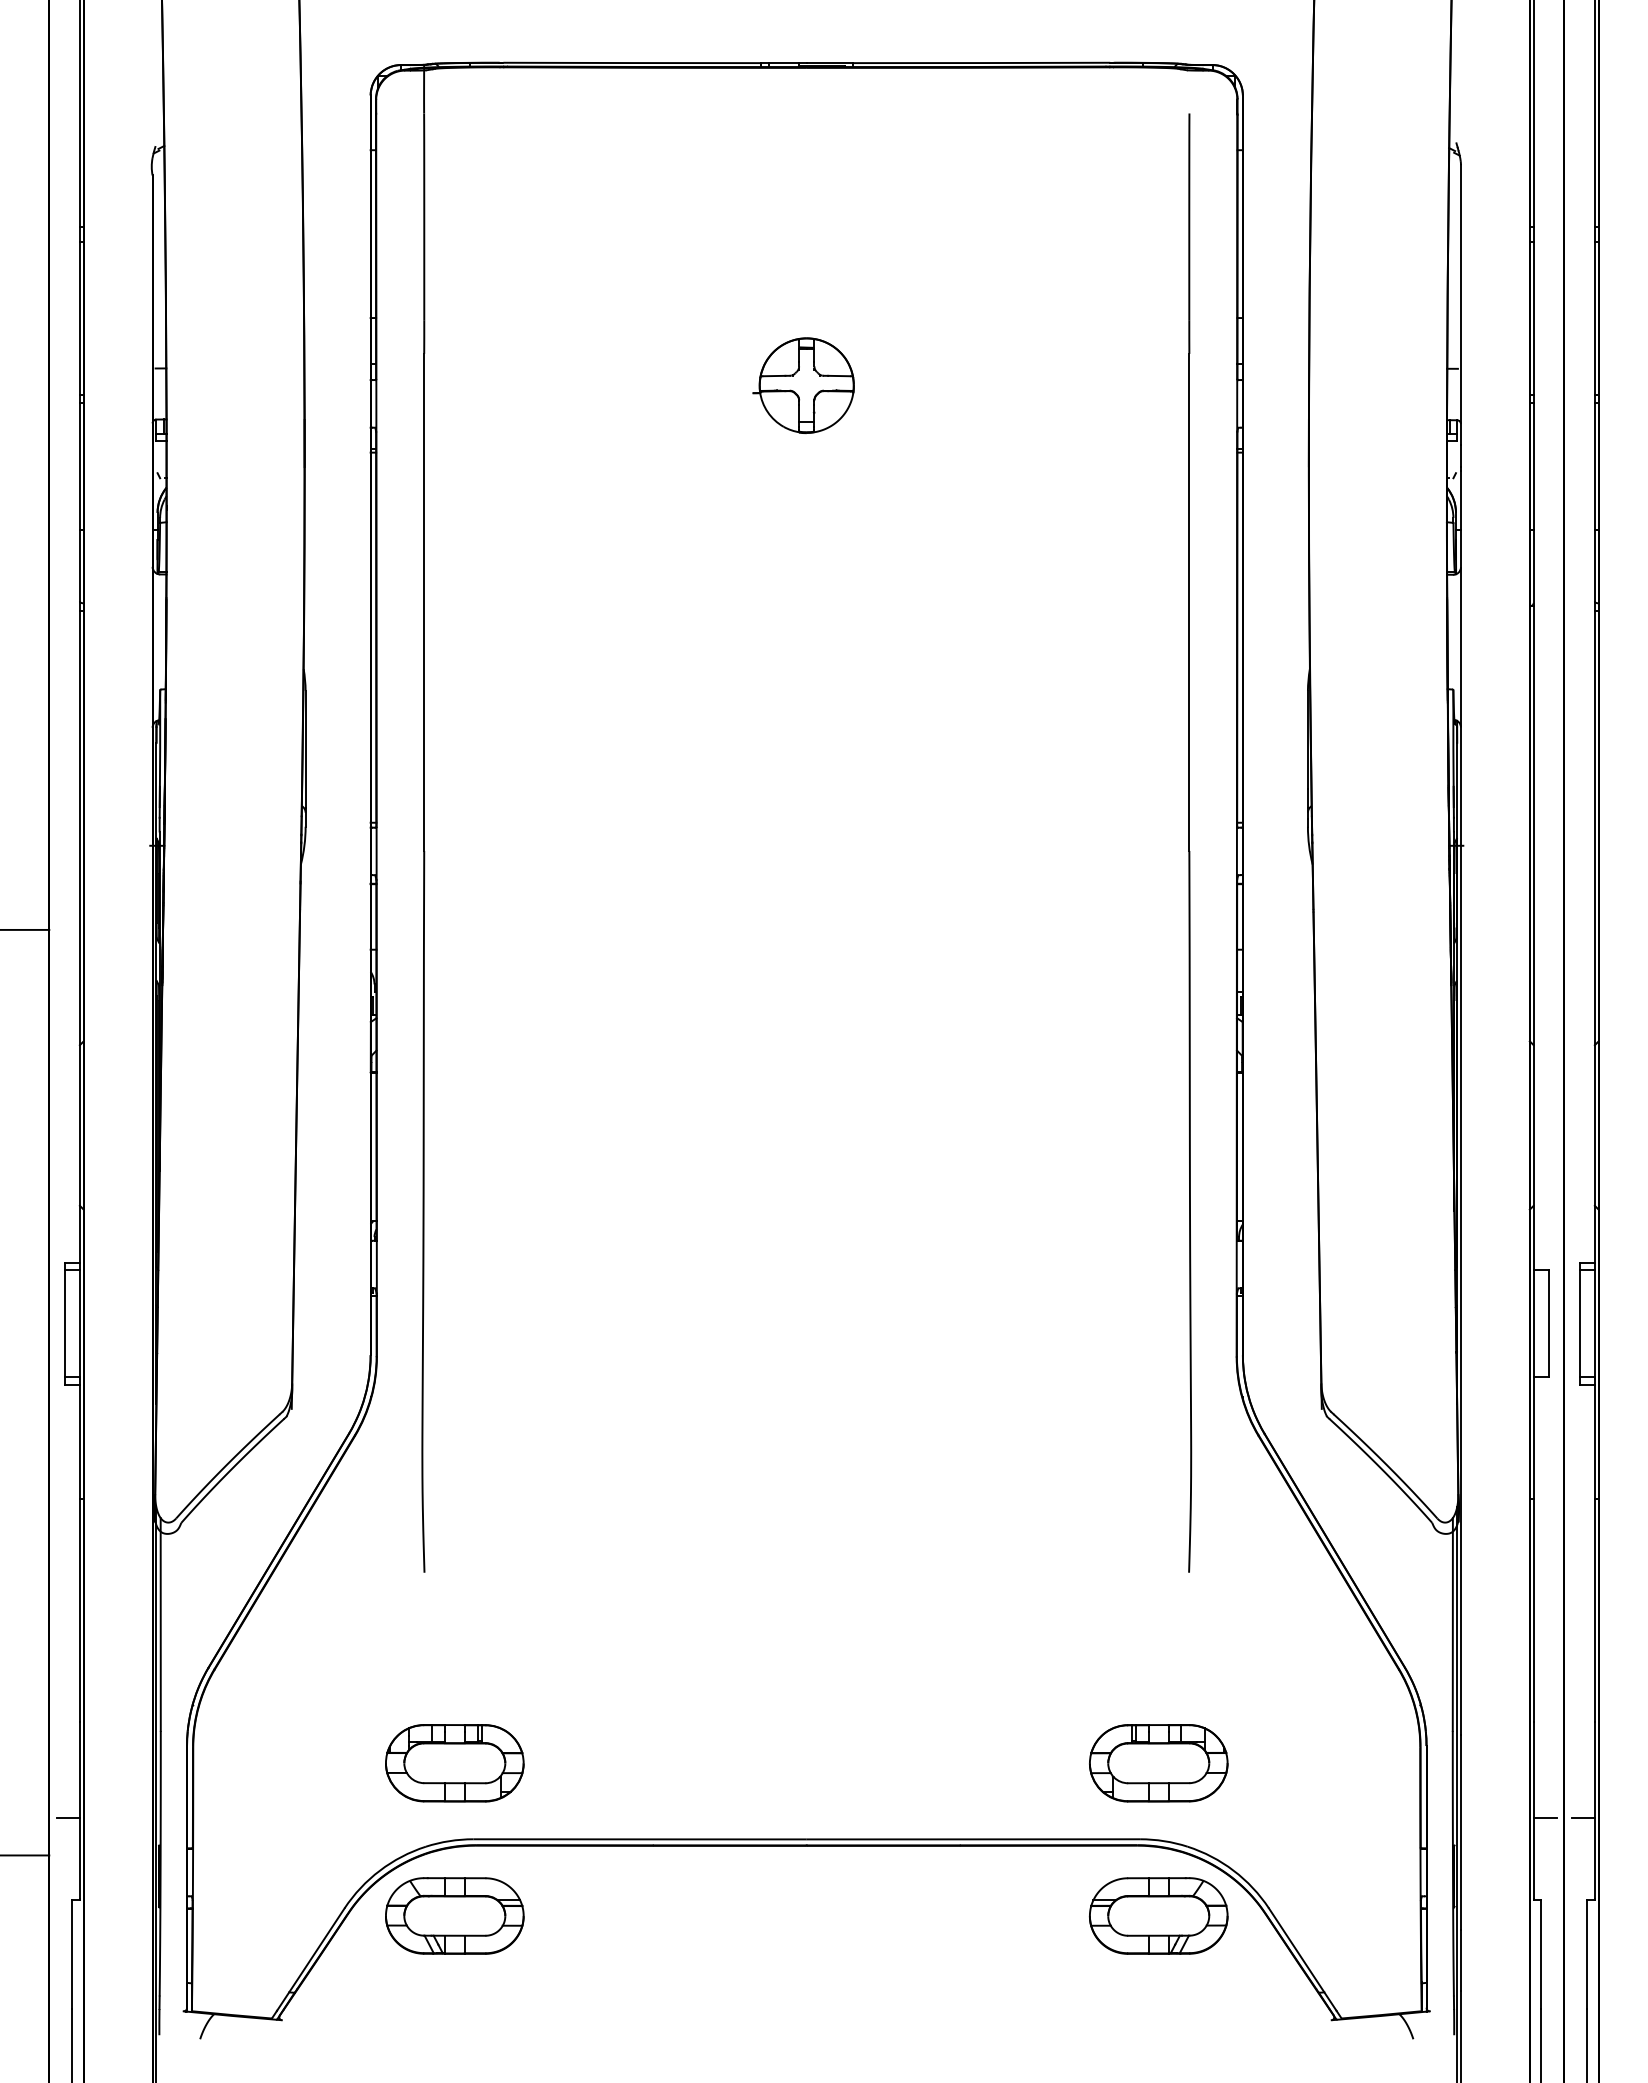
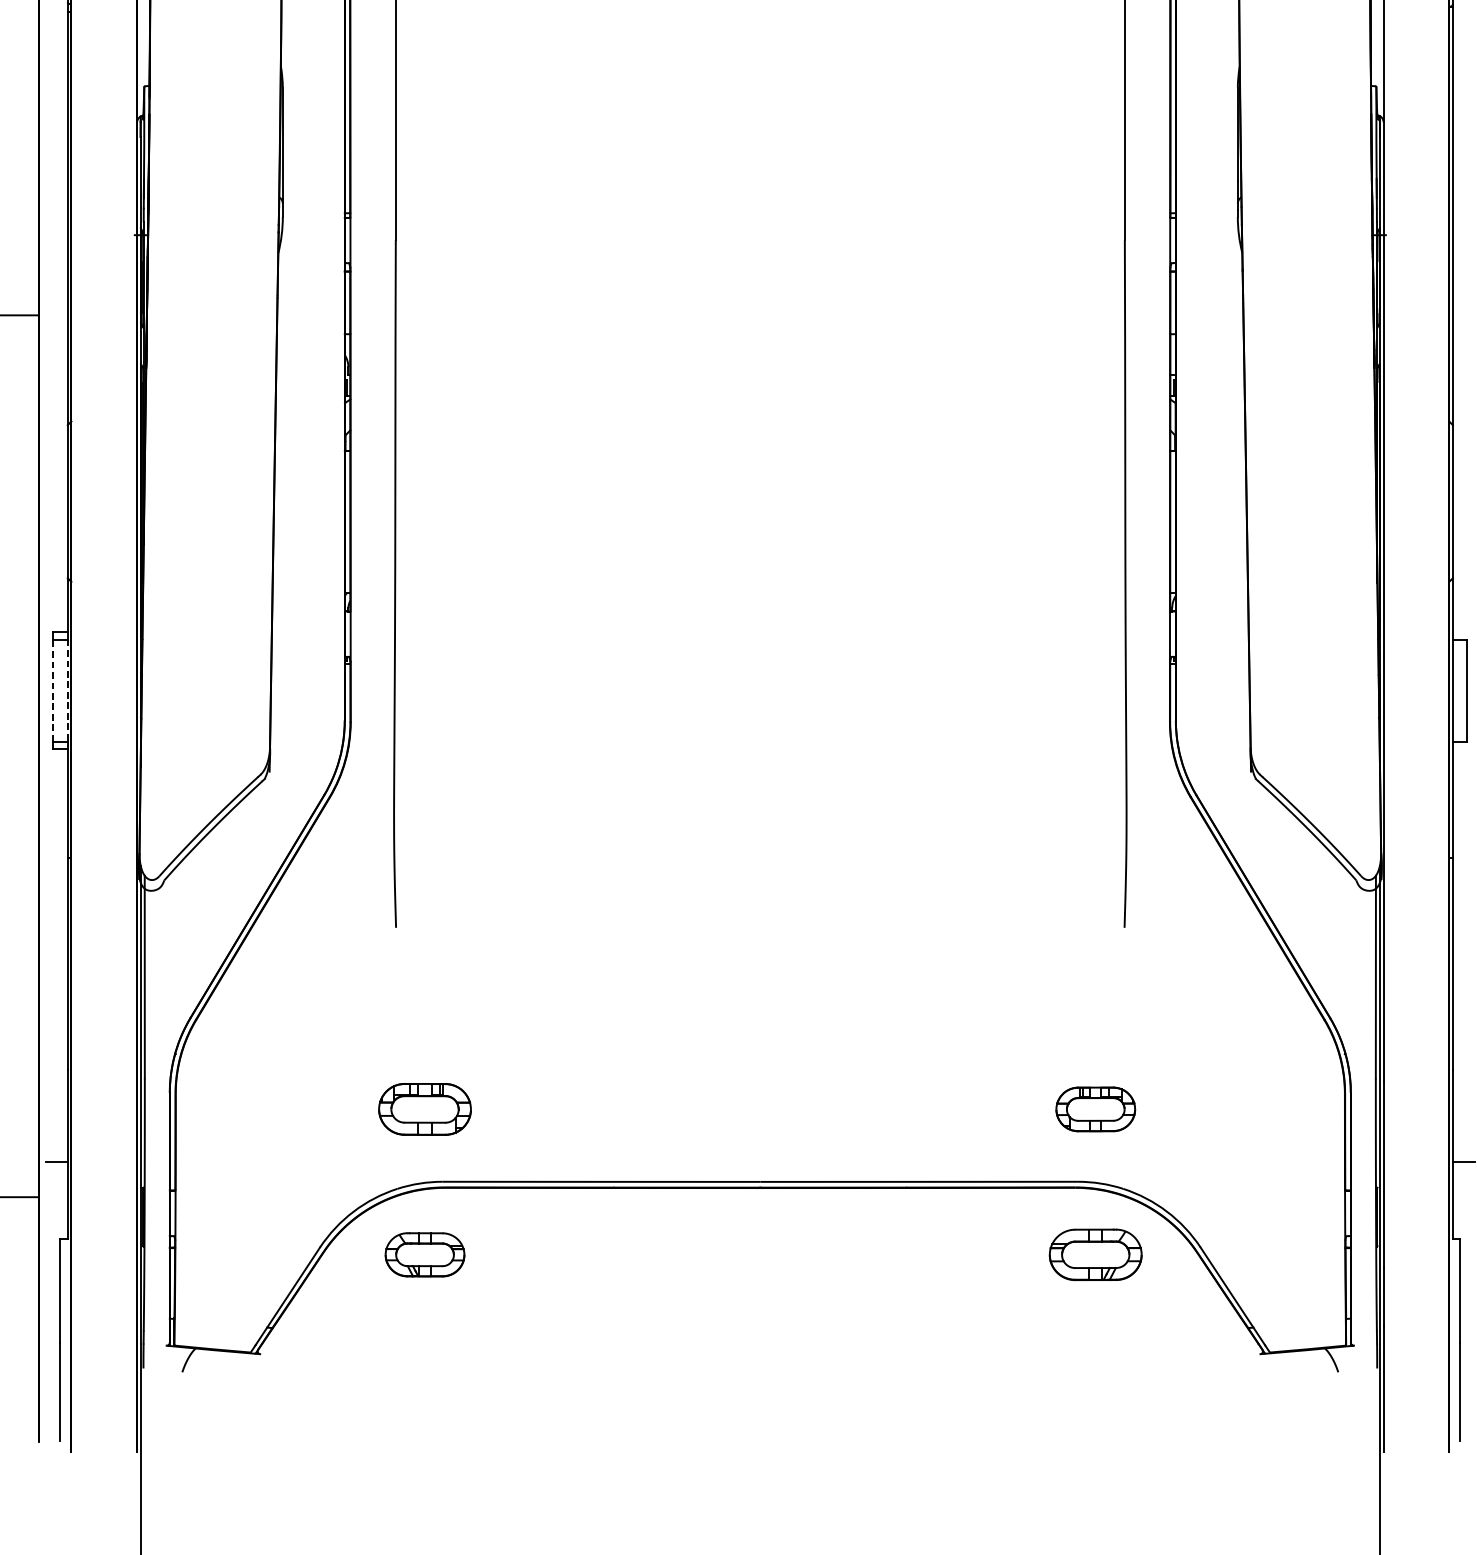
line: (64, 1323) -> (53, 690), solid -> dashed
line: (79, 1324) -> (67, 691), solid -> dashed
part: (454, 1763) -> (424, 1109), size x0.7
part: (1158, 1763) -> (1095, 1109), size x0.6
part: (454, 1915) -> (424, 1254), size x0.6
part: (1158, 1915) -> (1095, 1254), size x0.7

